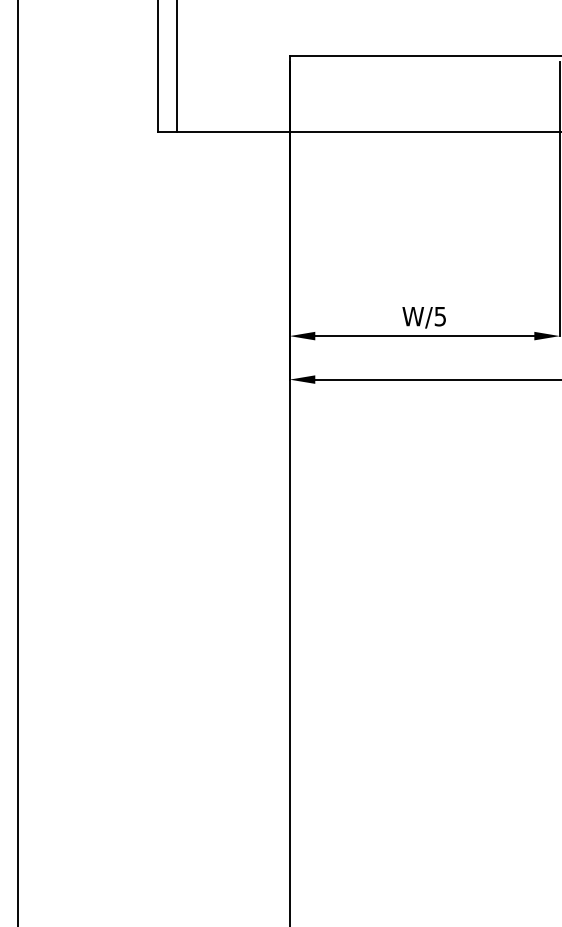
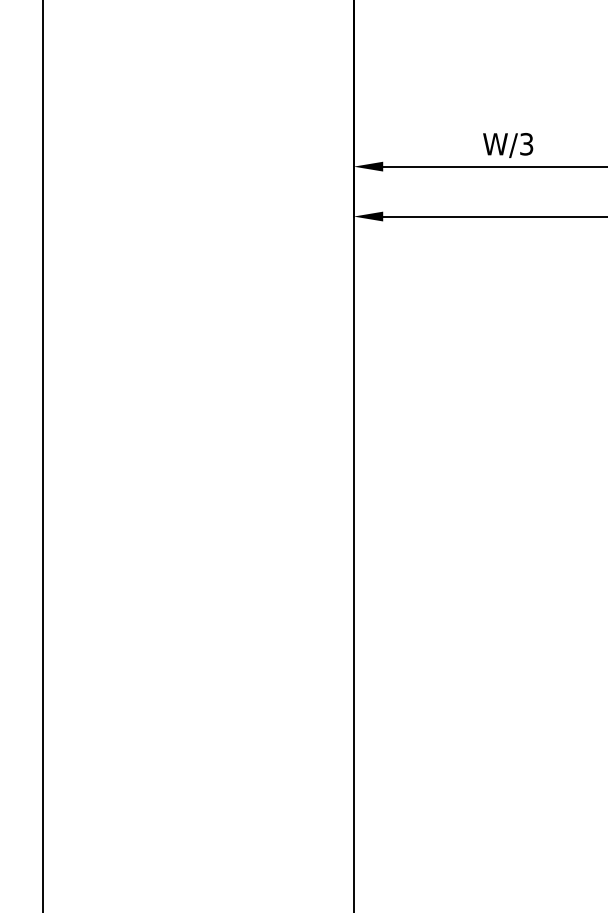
text: (440, 315) -> (526, 143), W/5 -> W/3

